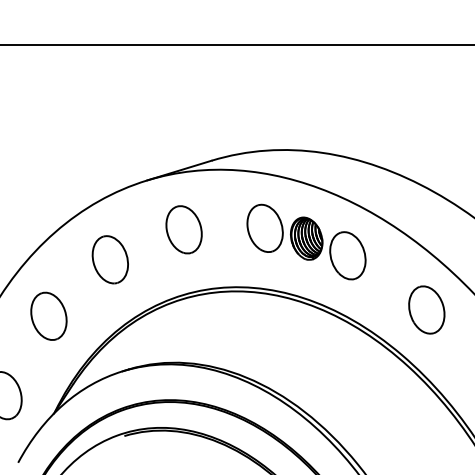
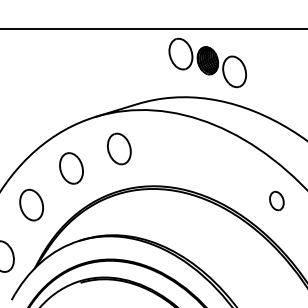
part: (306, 241) -> (207, 62), moved
part: (426, 309) -> (276, 200), size x0.6

